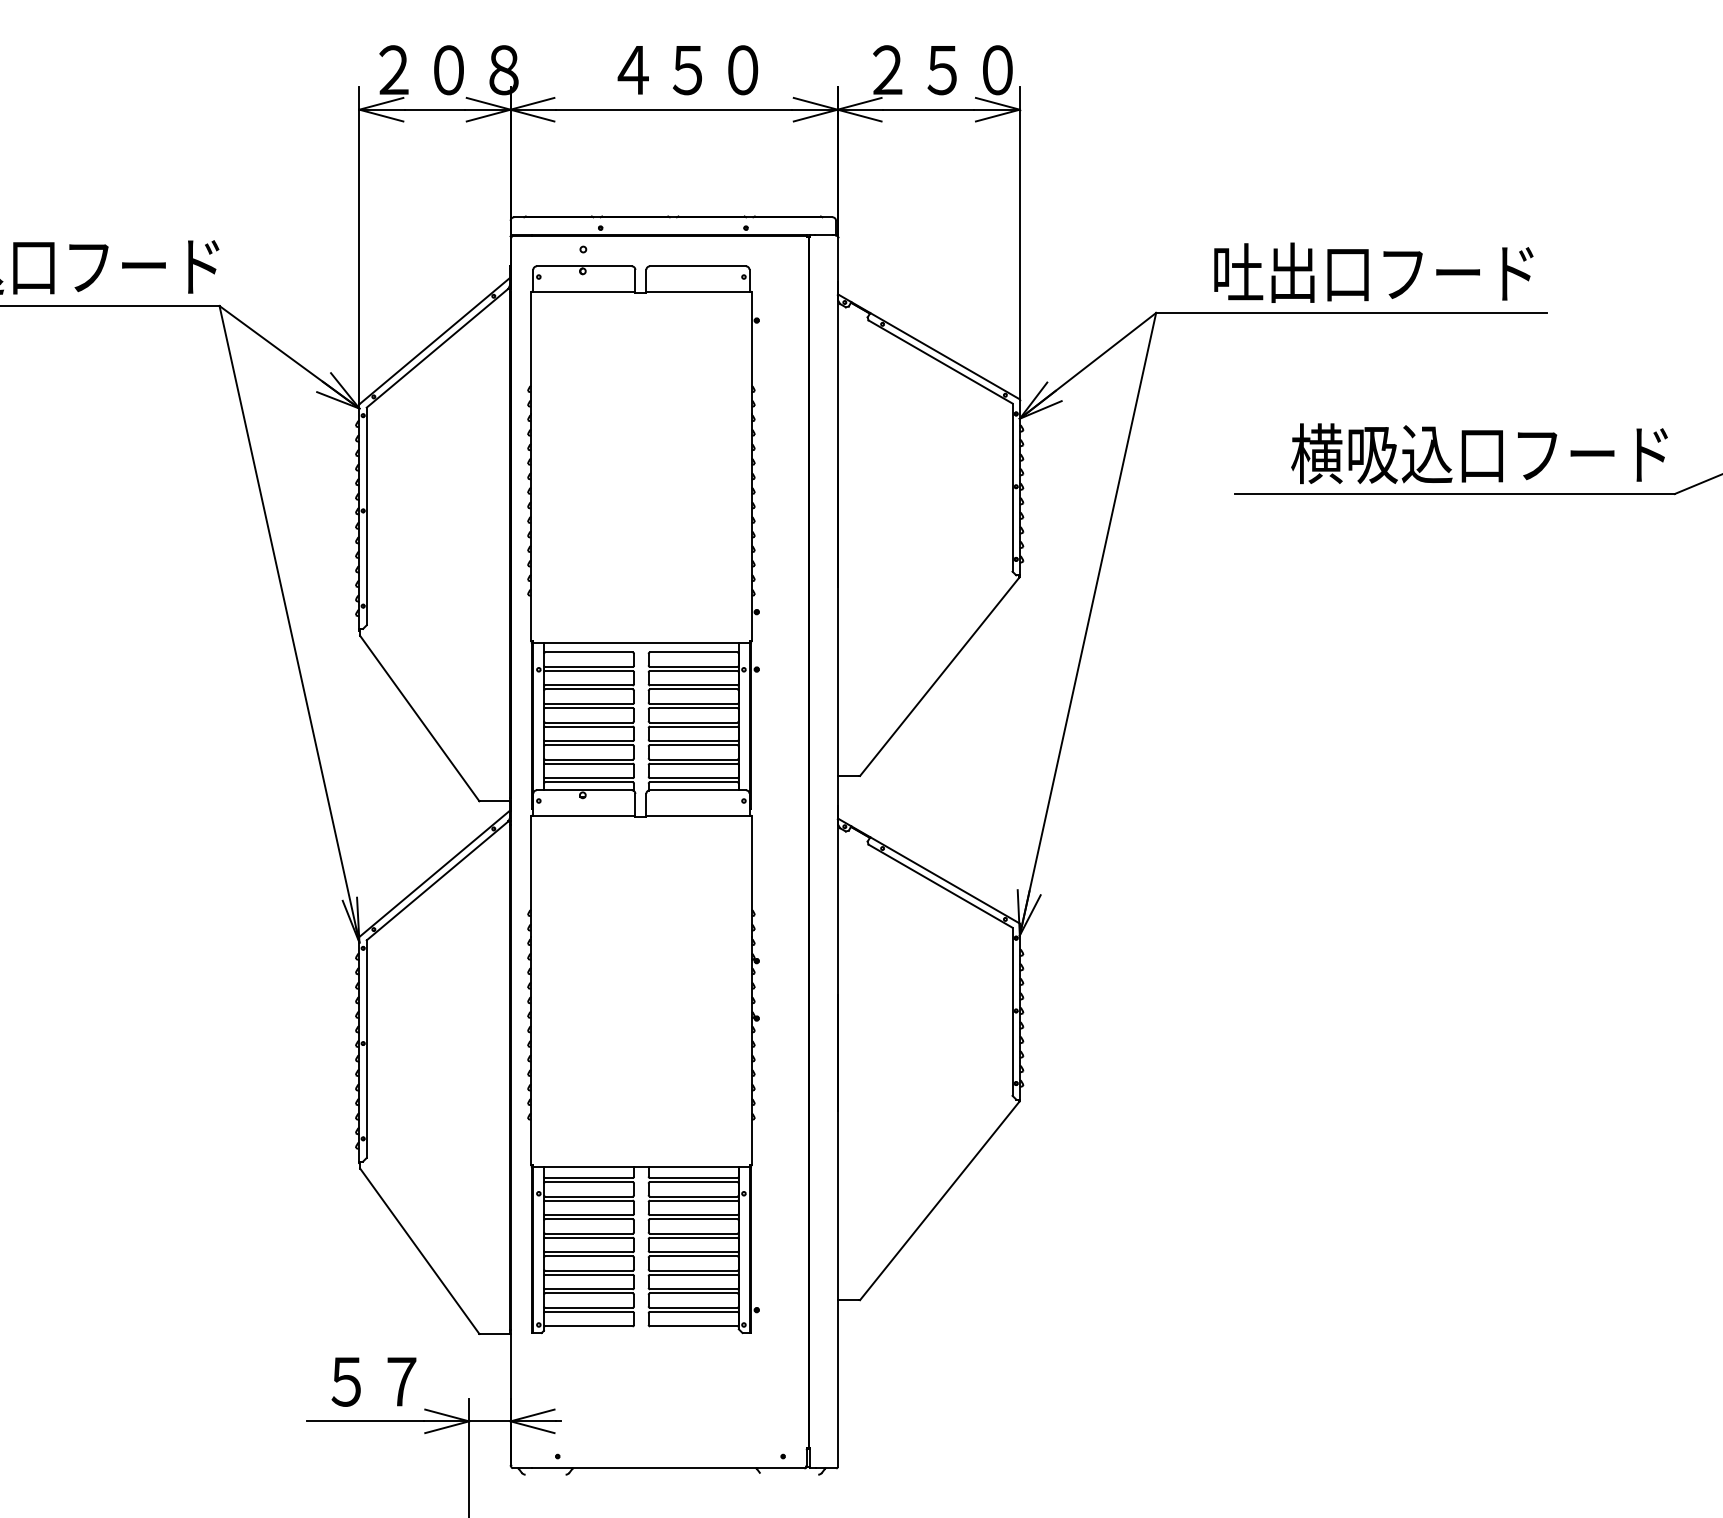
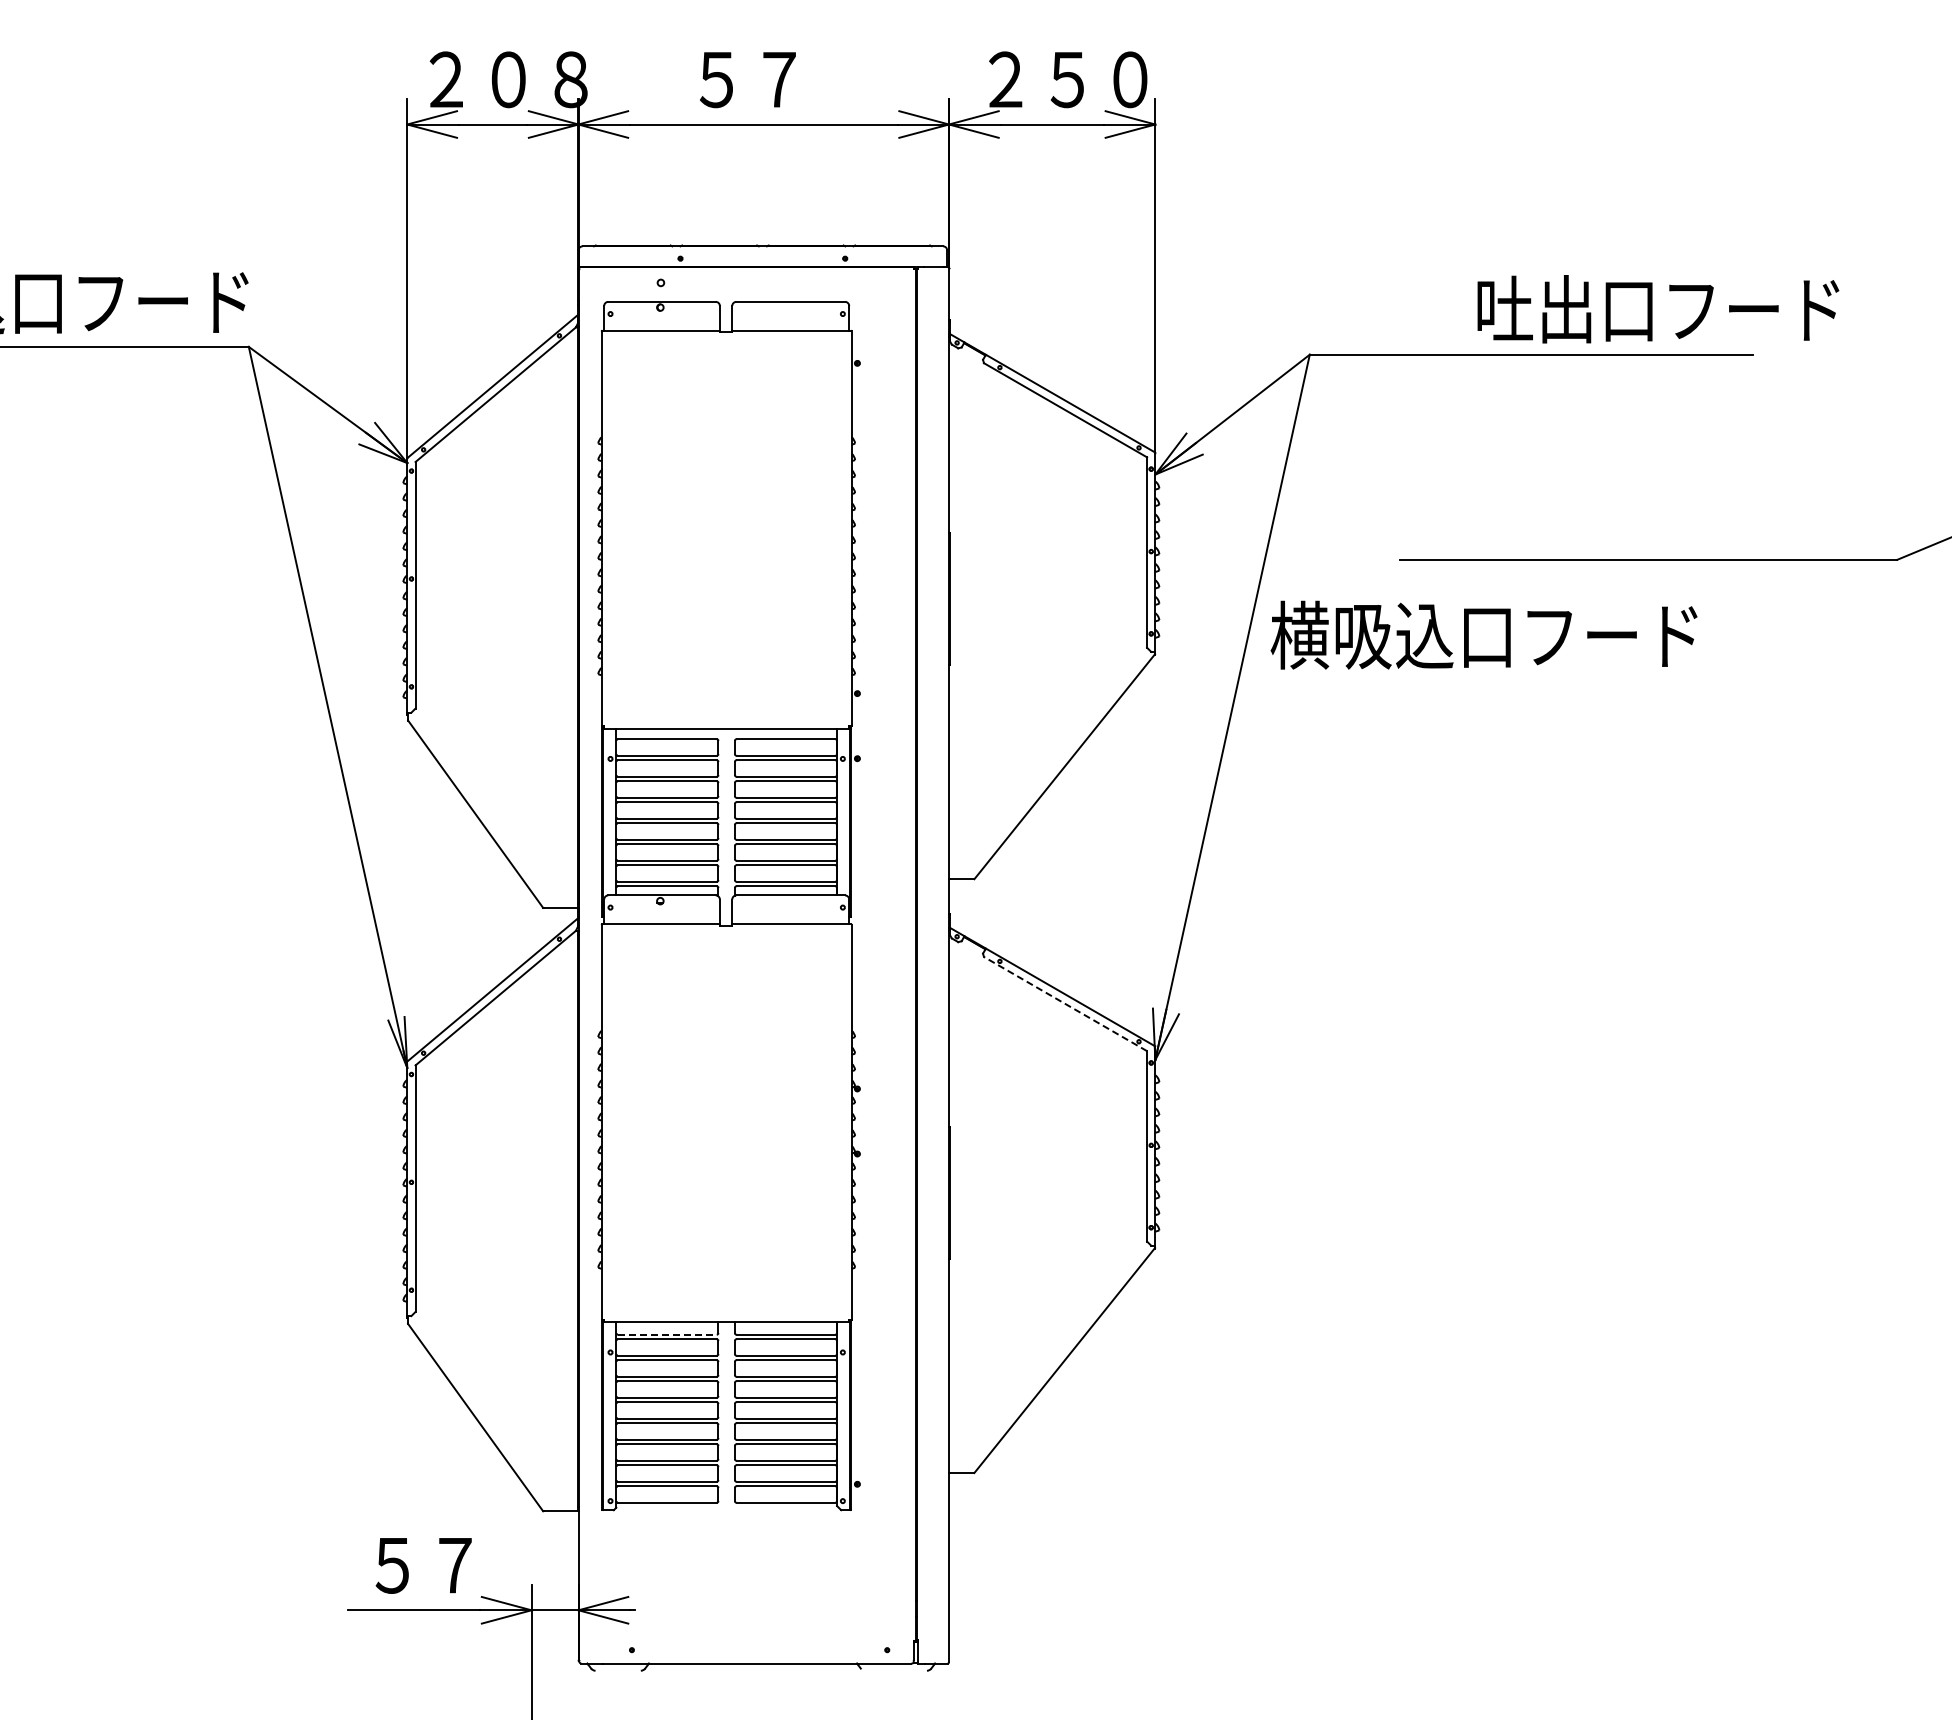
text: (687, 69) -> (778, 79), ４５０ -> ５７
text: (1373, 273) -> (1658, 309), moved
text: (1479, 453) -> (1483, 634), moved
line: (940, 885) -> (1065, 1003), solid -> dashed
line: (589, 1177) -> (667, 1334), solid -> dashed

